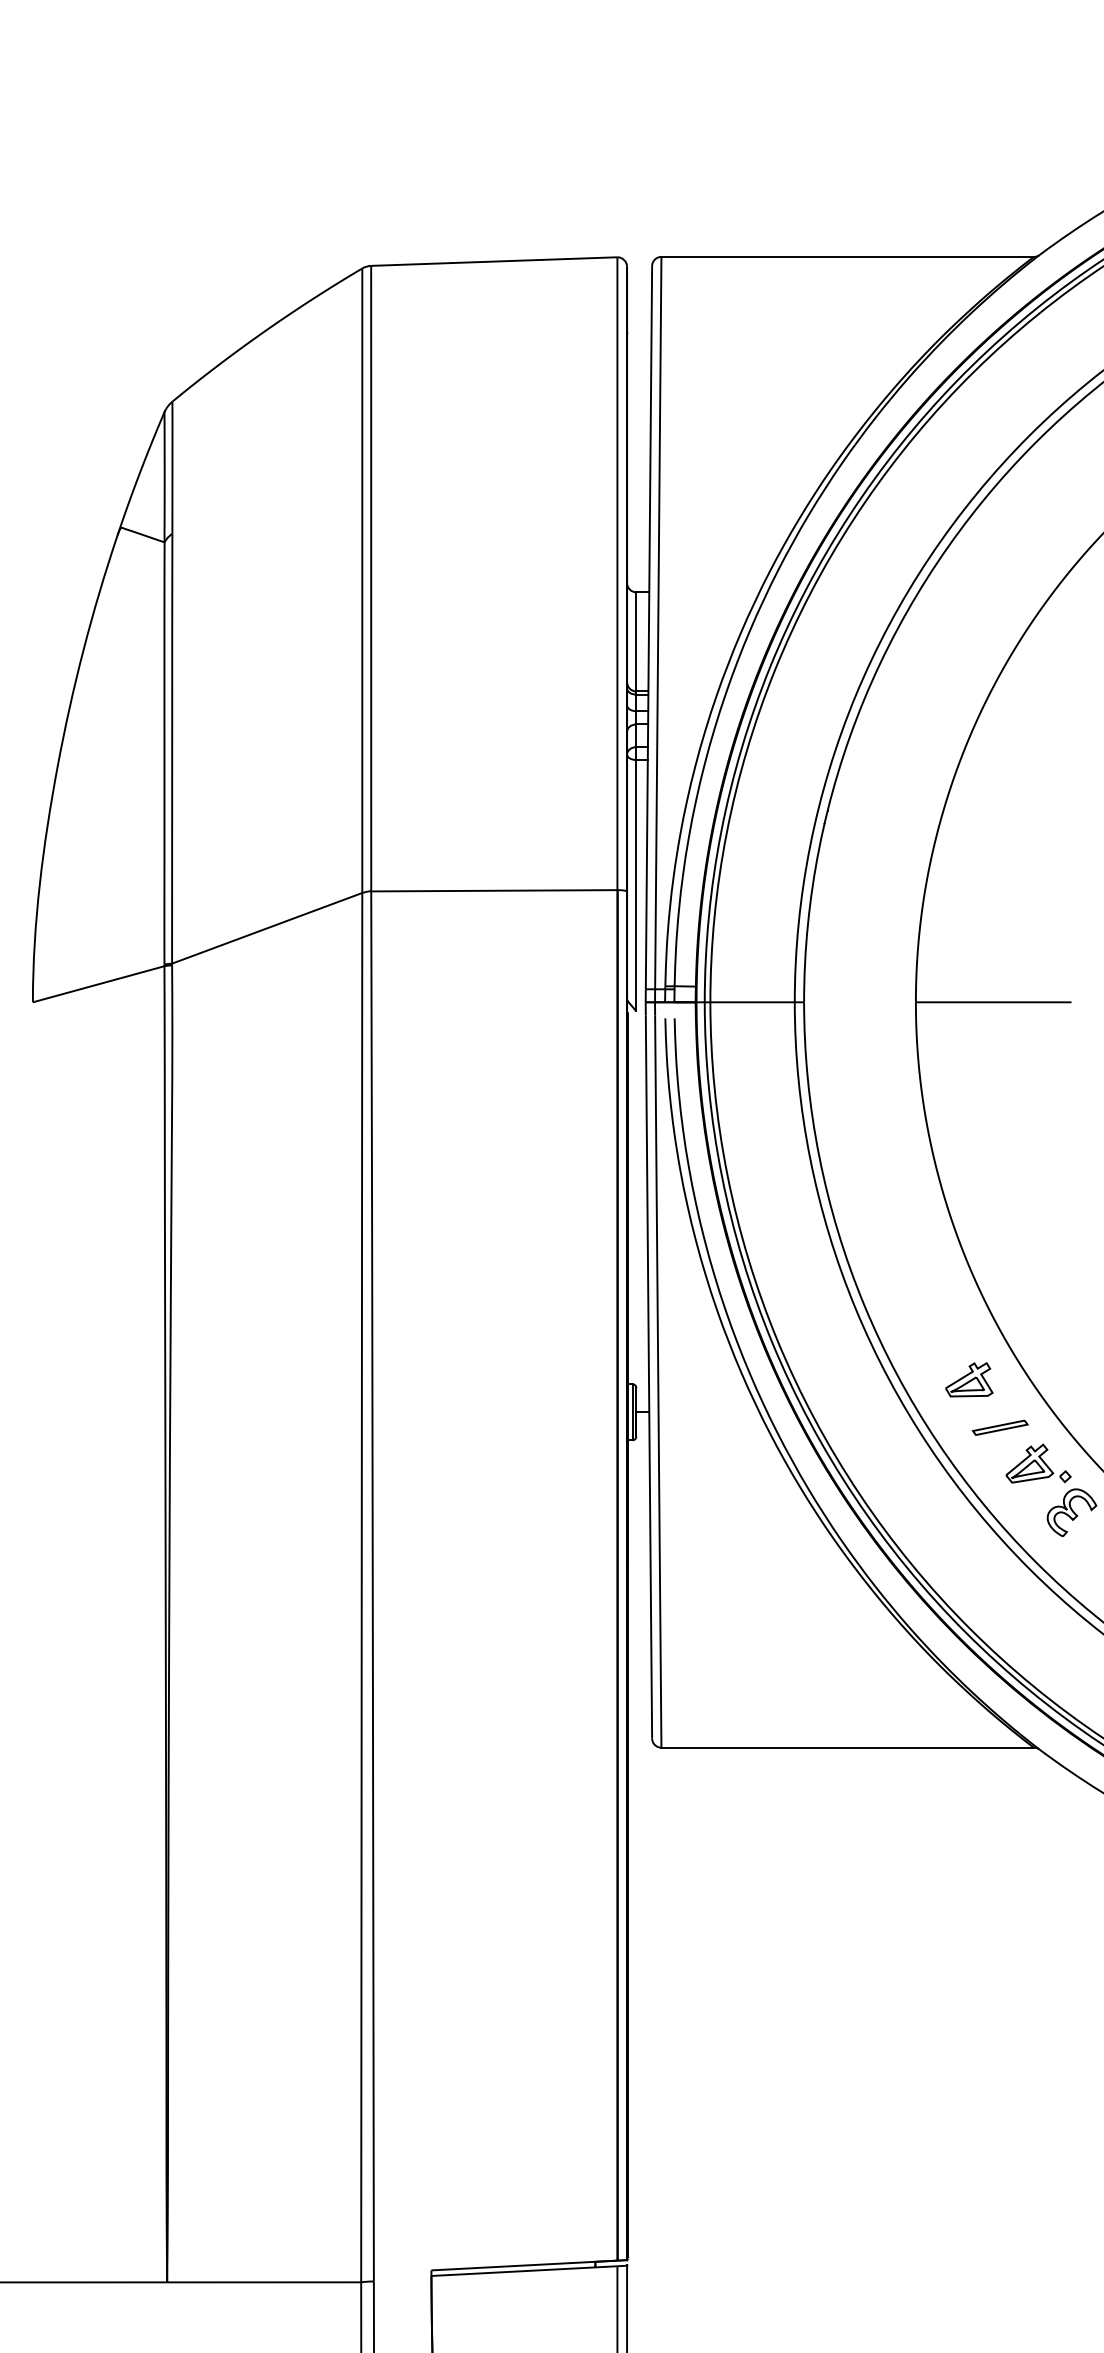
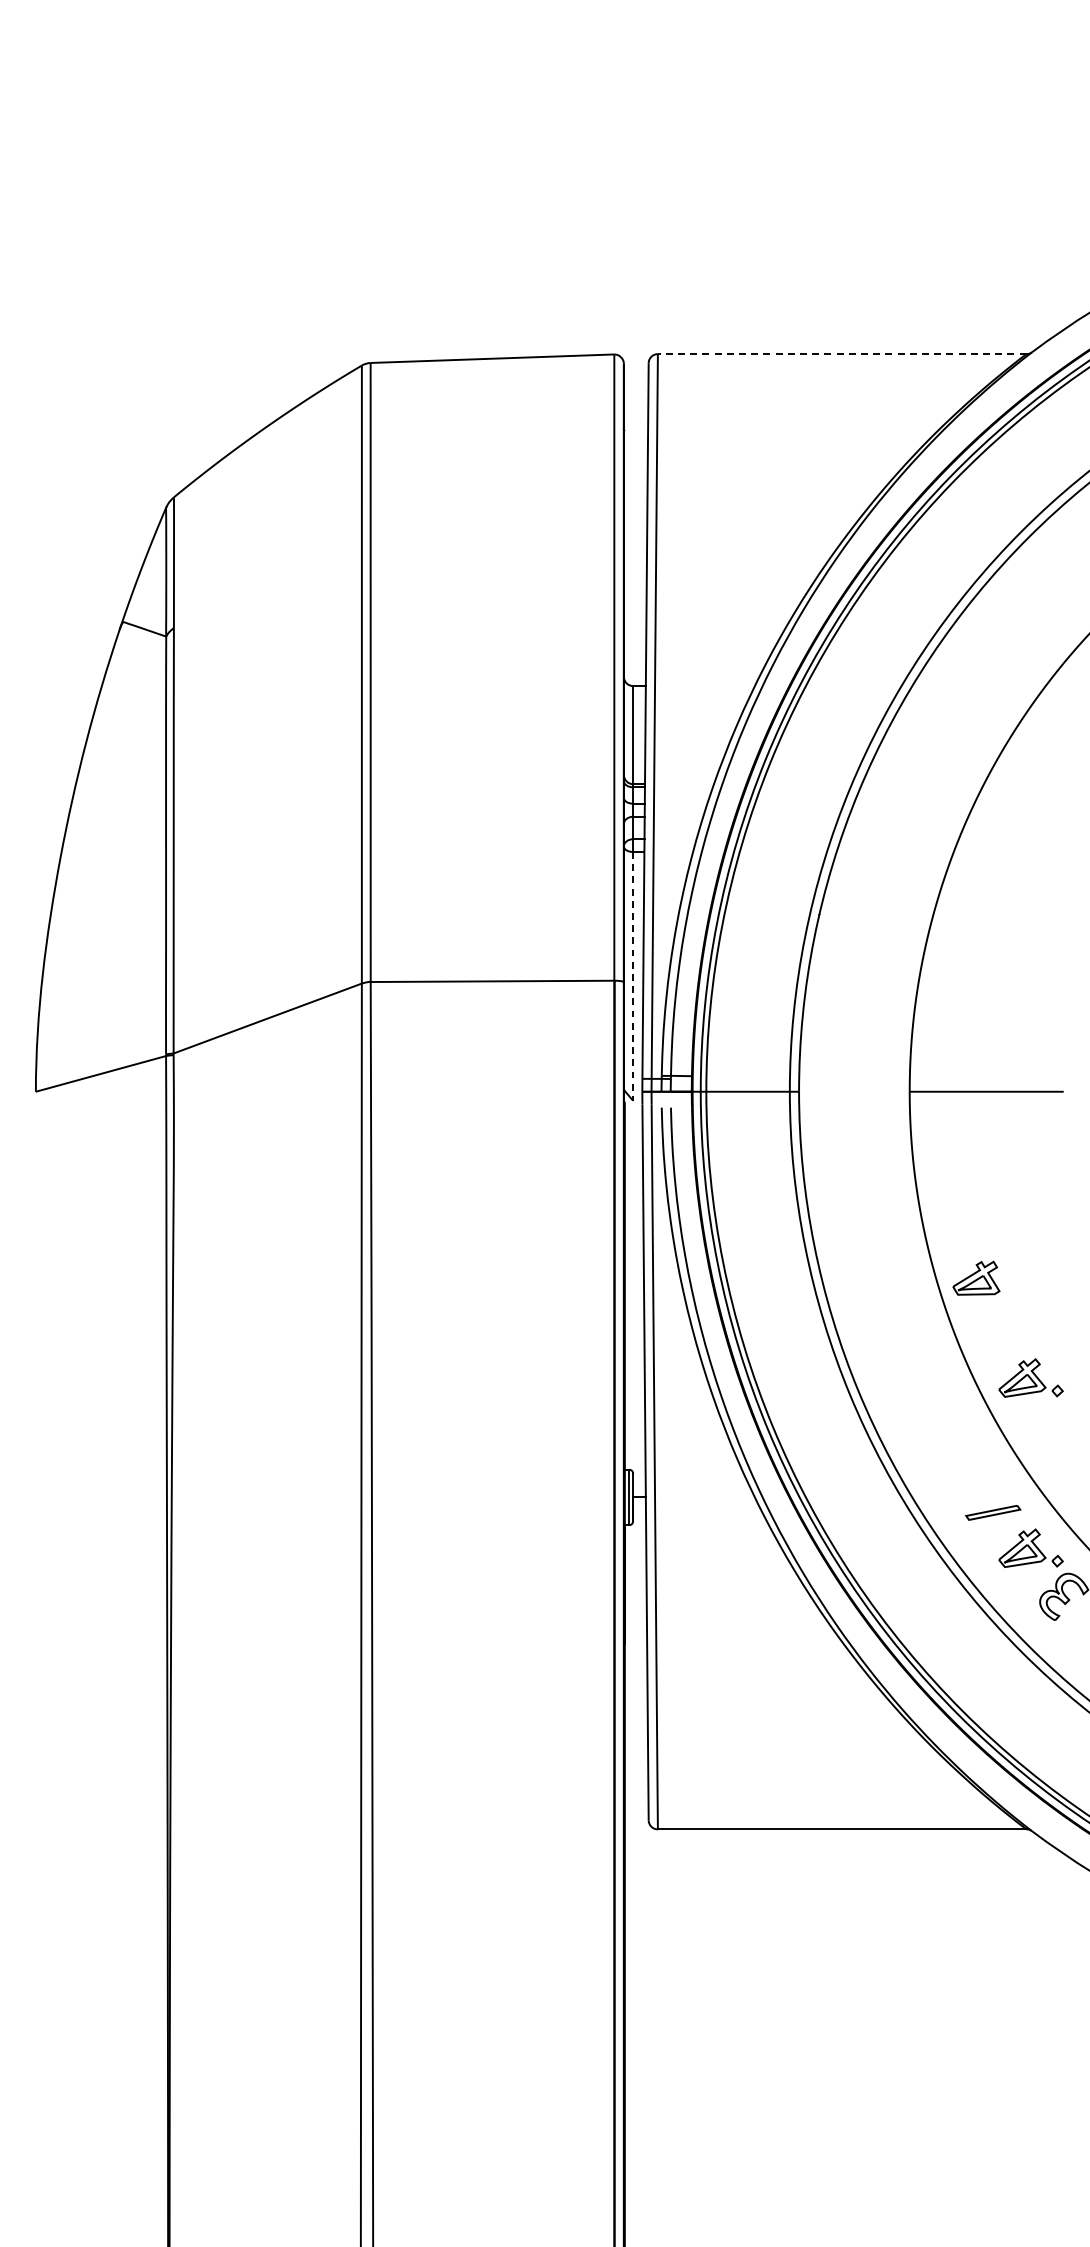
line: (847, 256) -> (842, 353), solid -> dashed
line: (636, 885) -> (633, 976), solid -> dashed
part: (1038, 1291) -> (1031, 1377), added
part: (969, 1379) -> (976, 1277), moved

